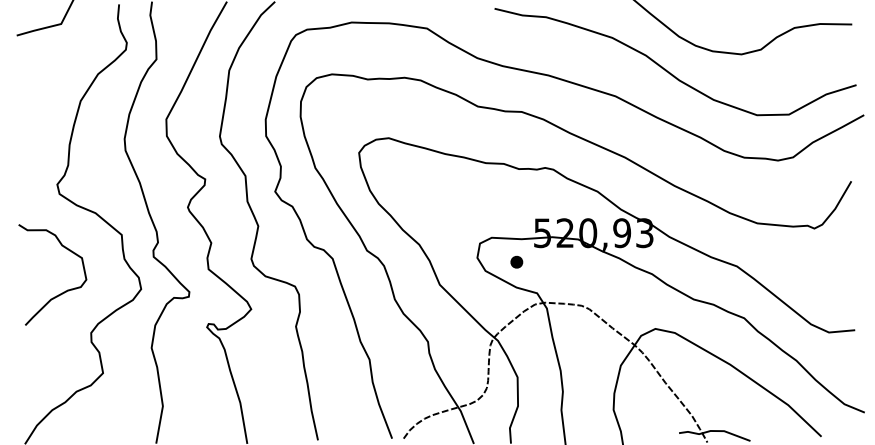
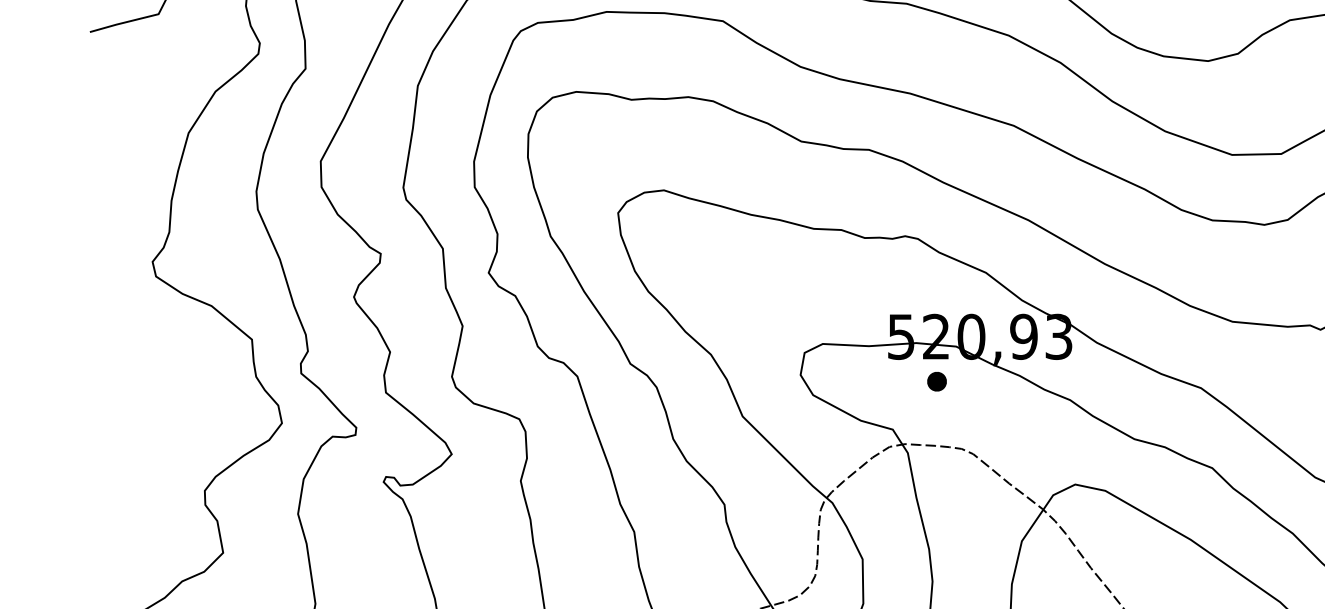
part: (516, 261) -> (936, 380), moved
curve: (63, 291) -> (162, 426), removed

